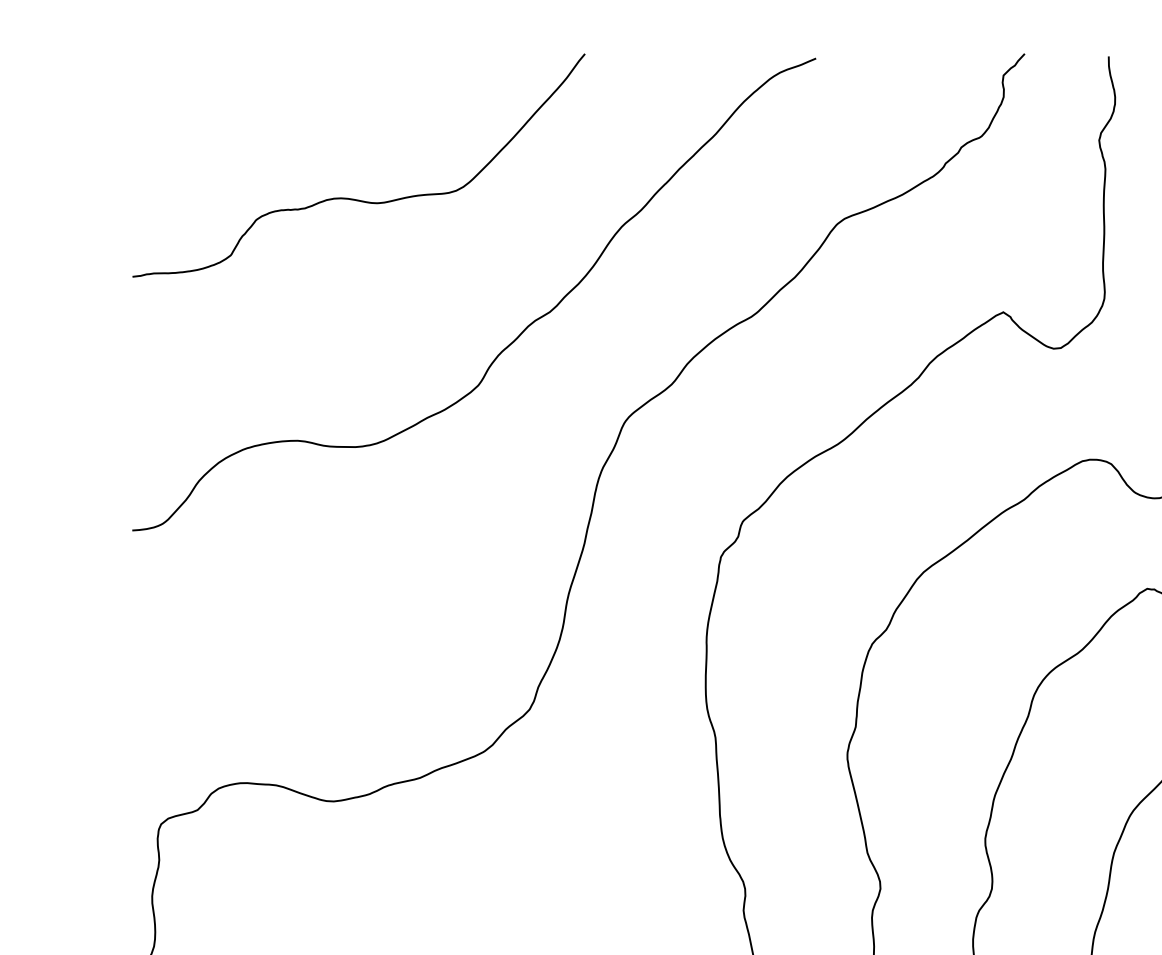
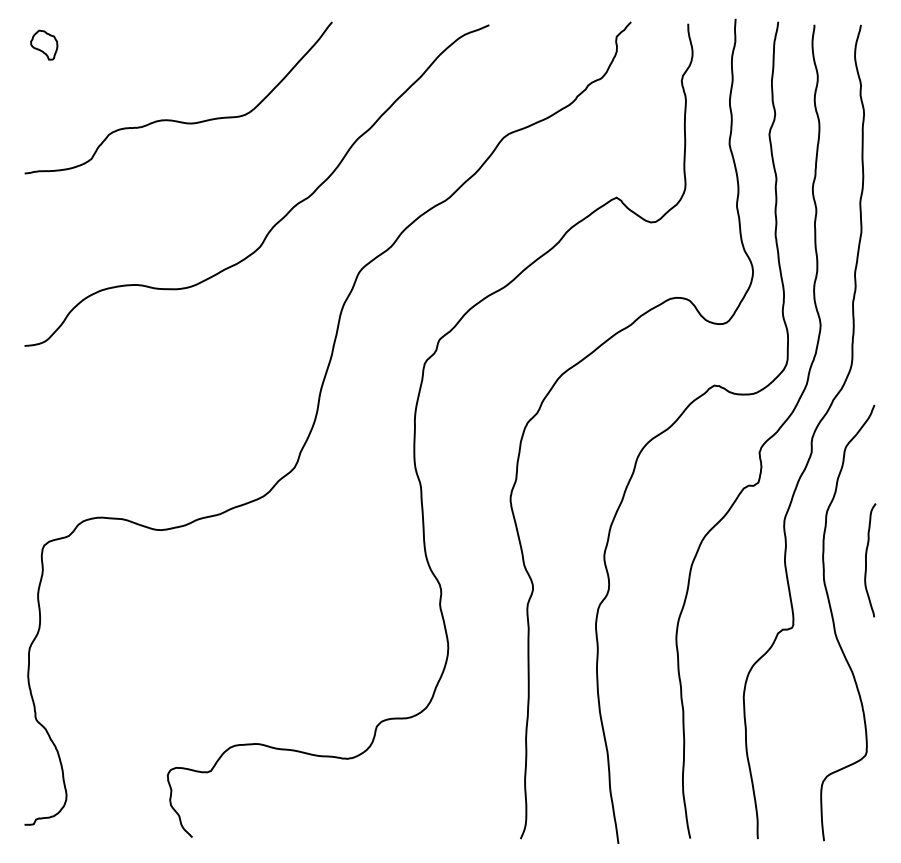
part: (161, 86) -> (44, 44), added

